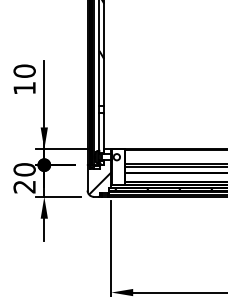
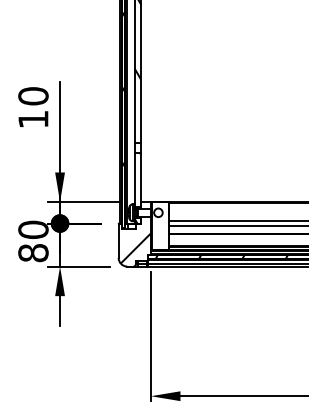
text: (24, 186) -> (33, 252), 20 -> 80

